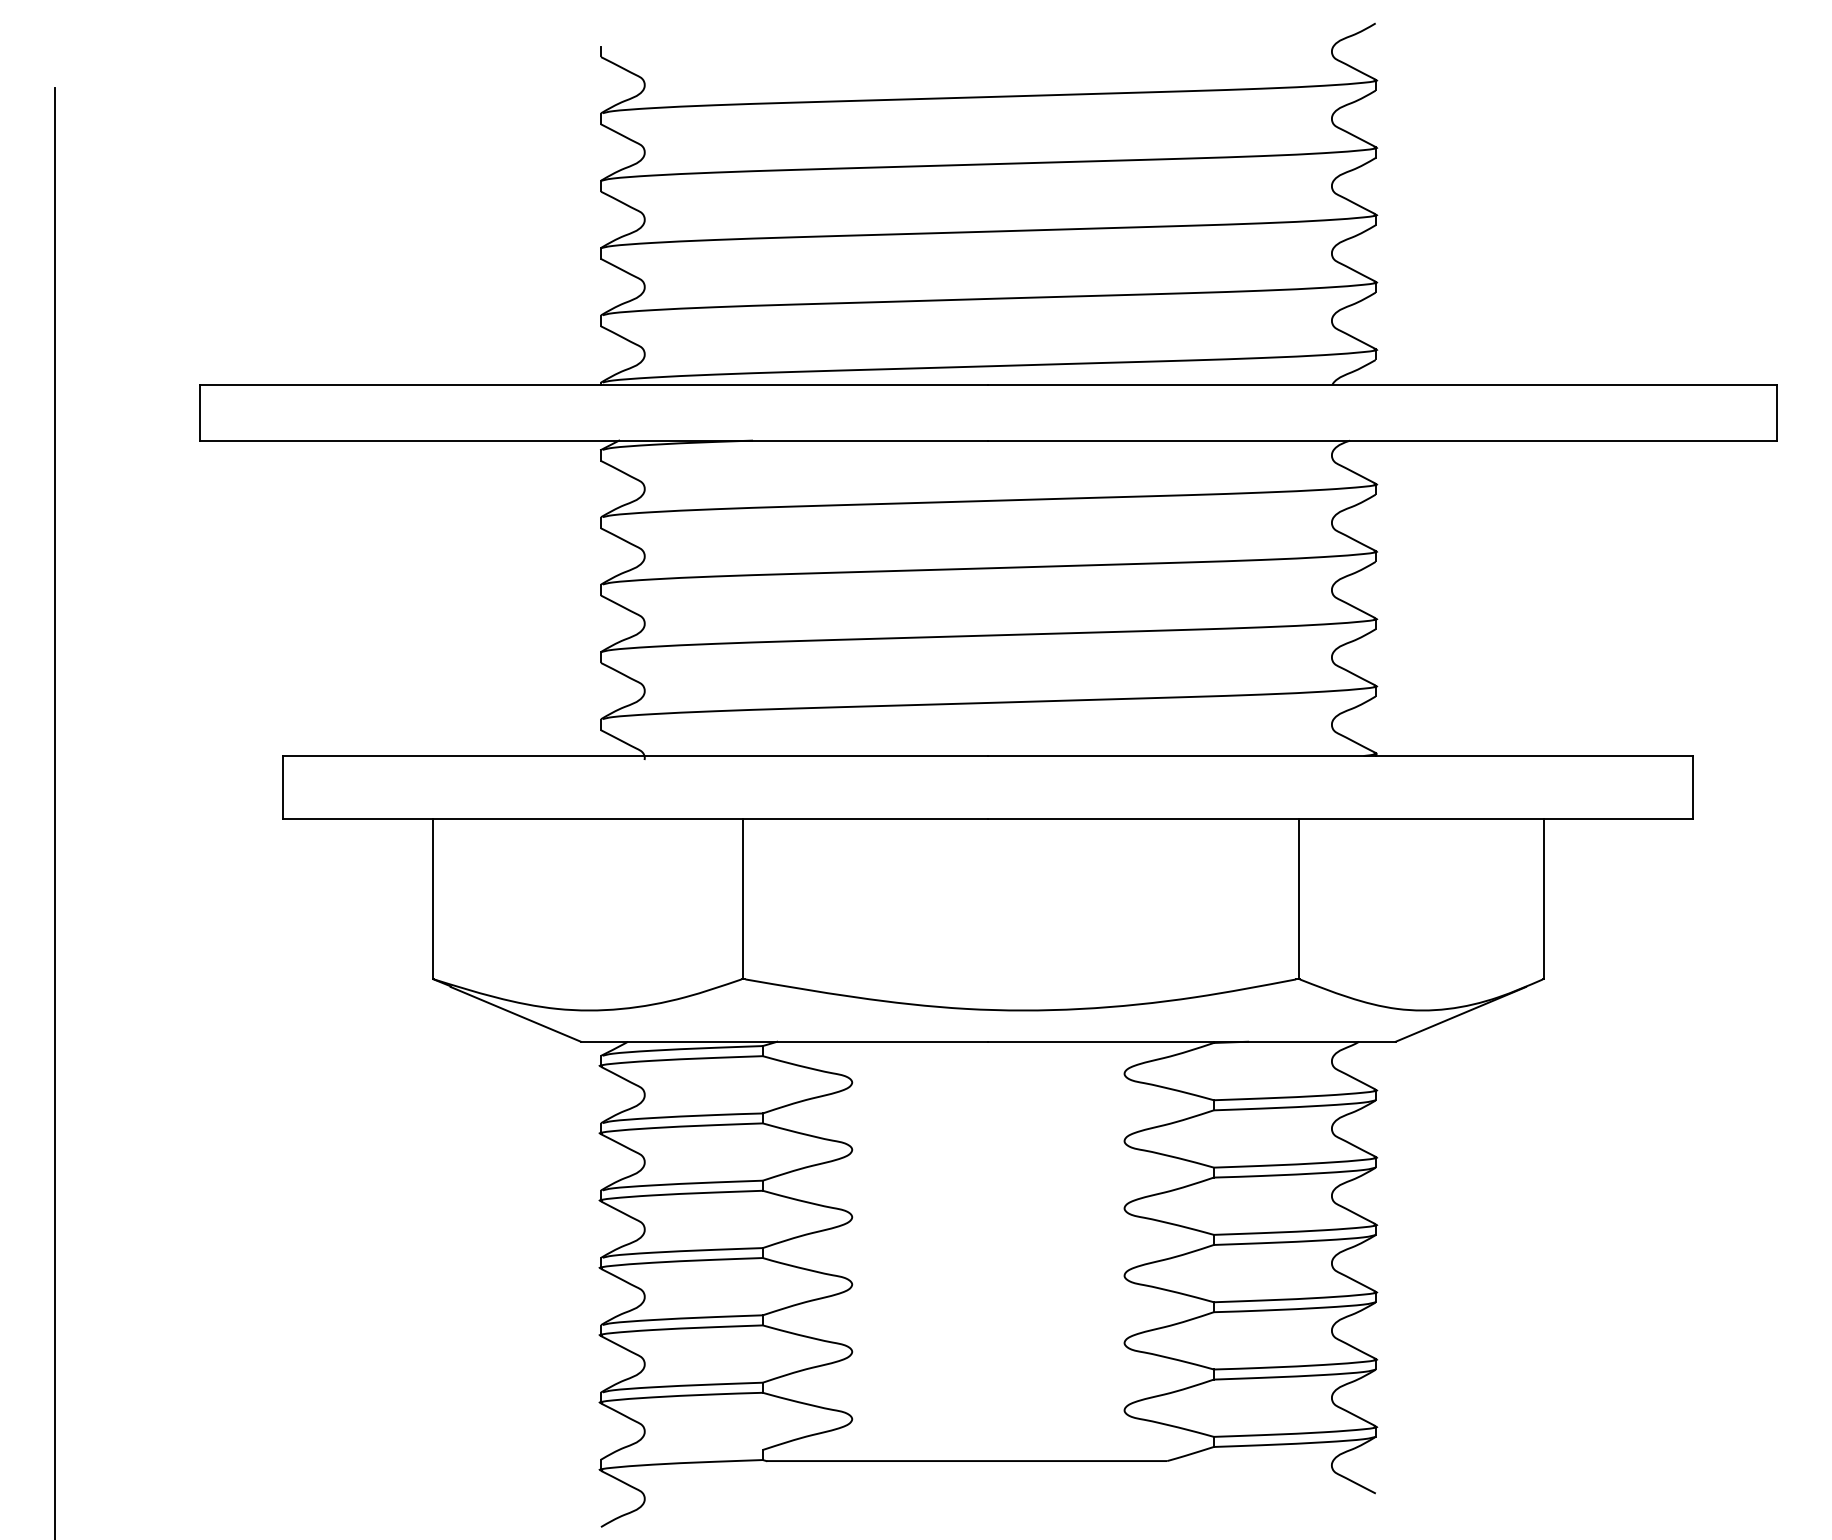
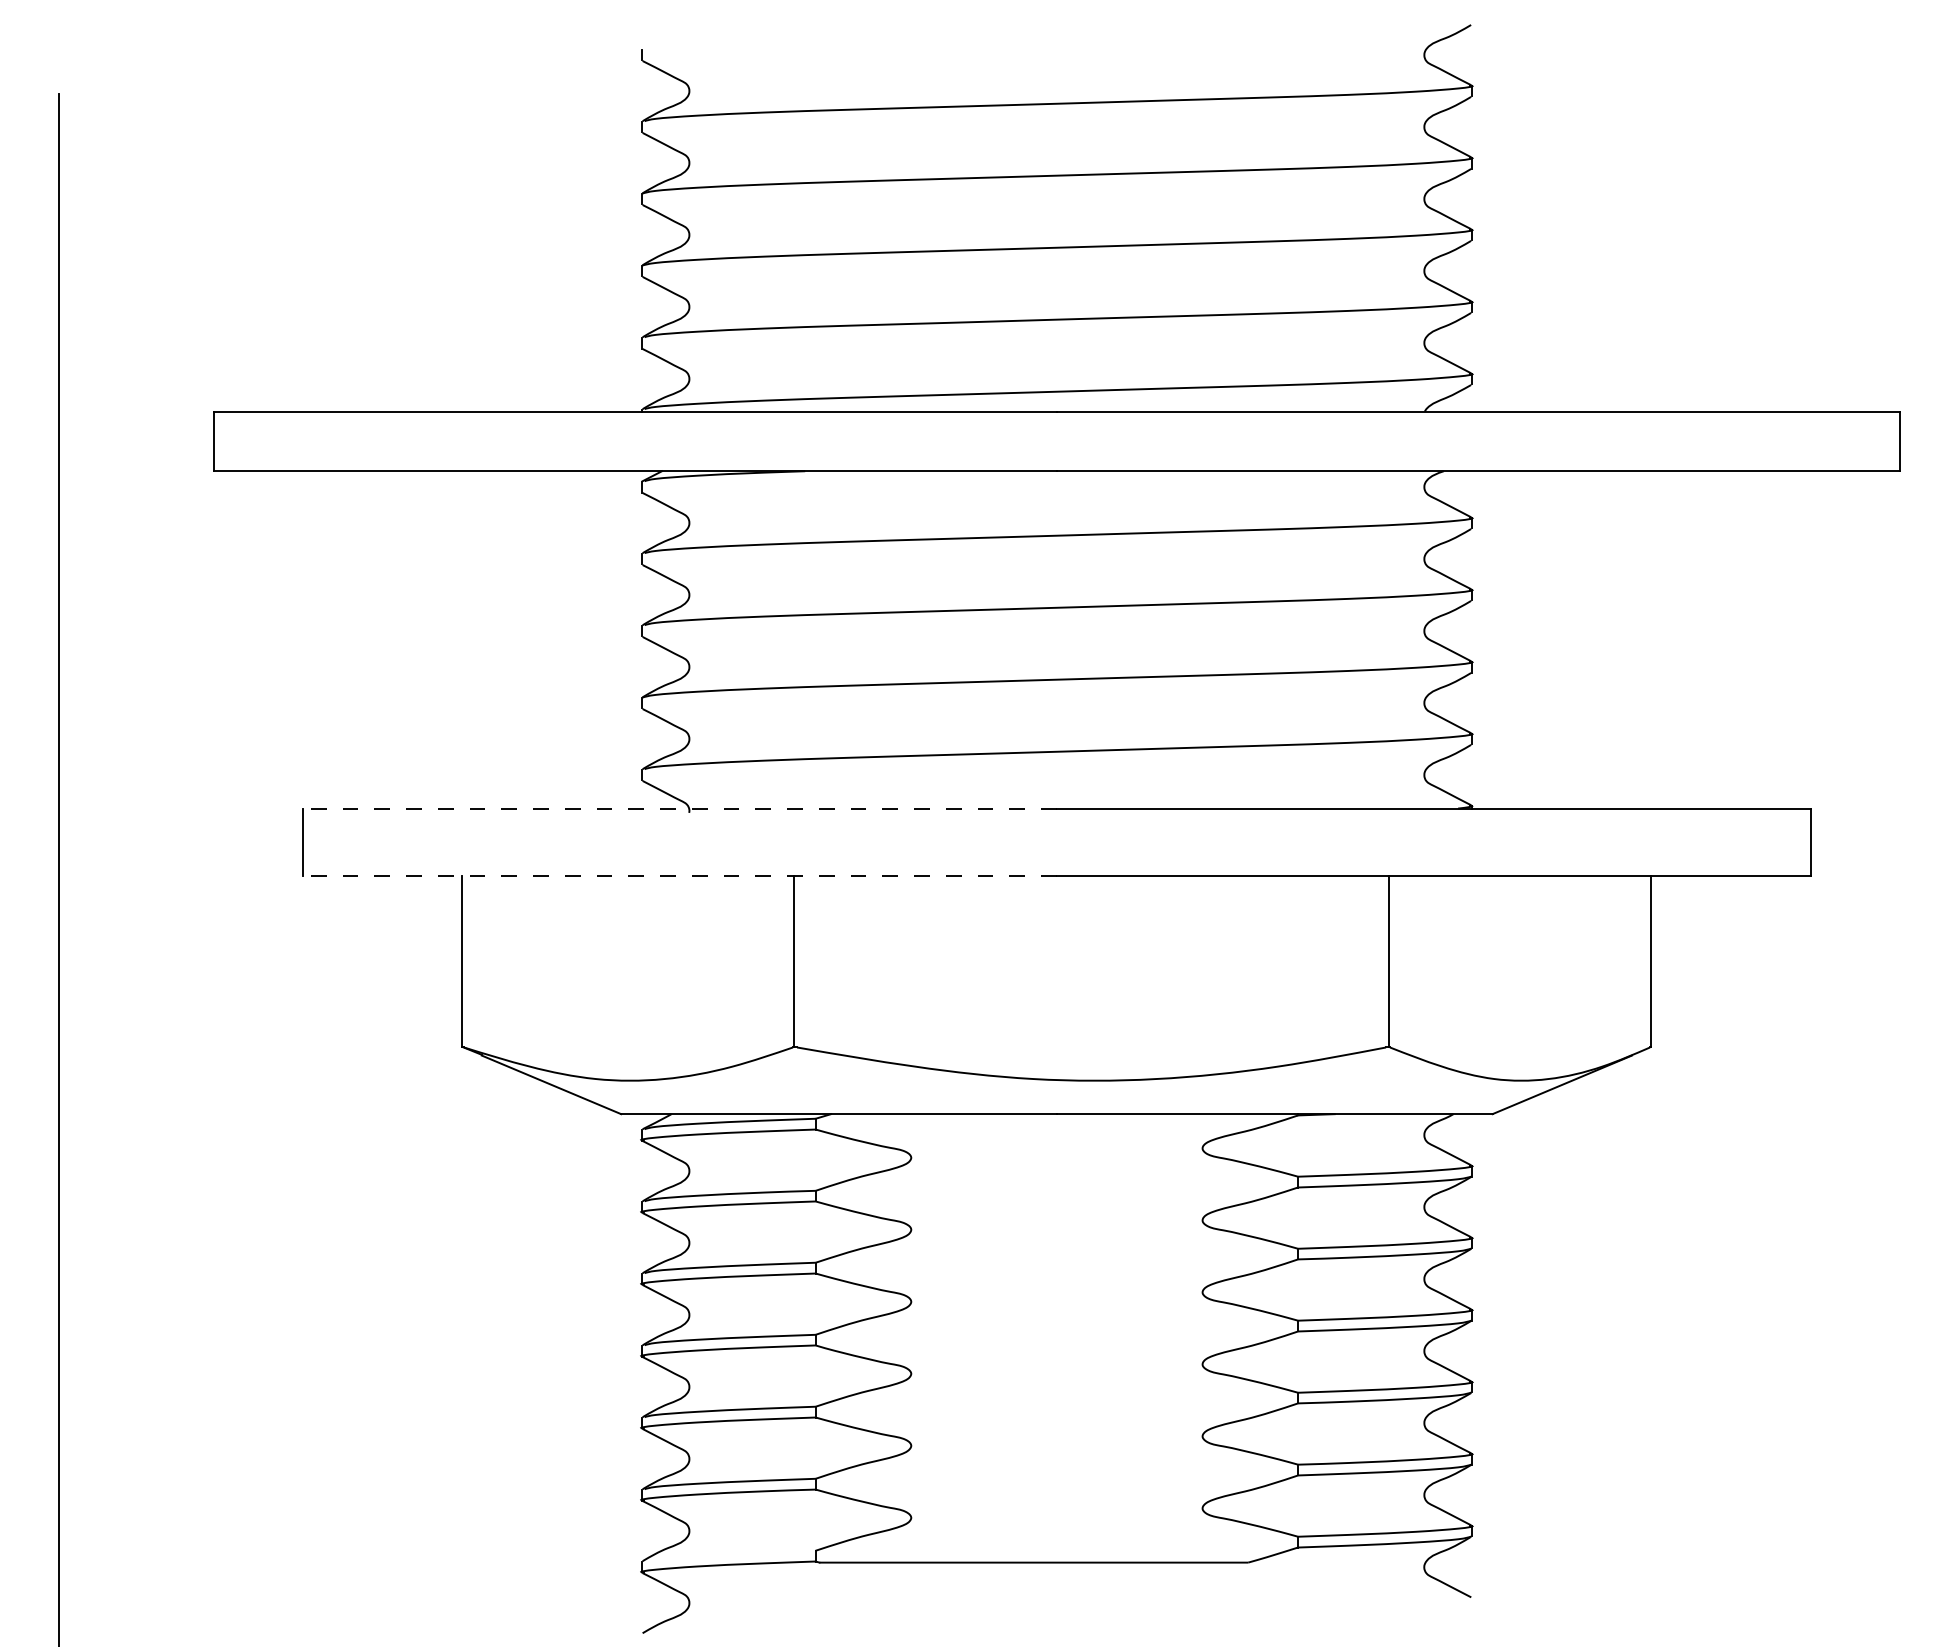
line: (635, 755) -> (679, 808), solid -> dashed
line: (635, 819) -> (679, 876), solid -> dashed

